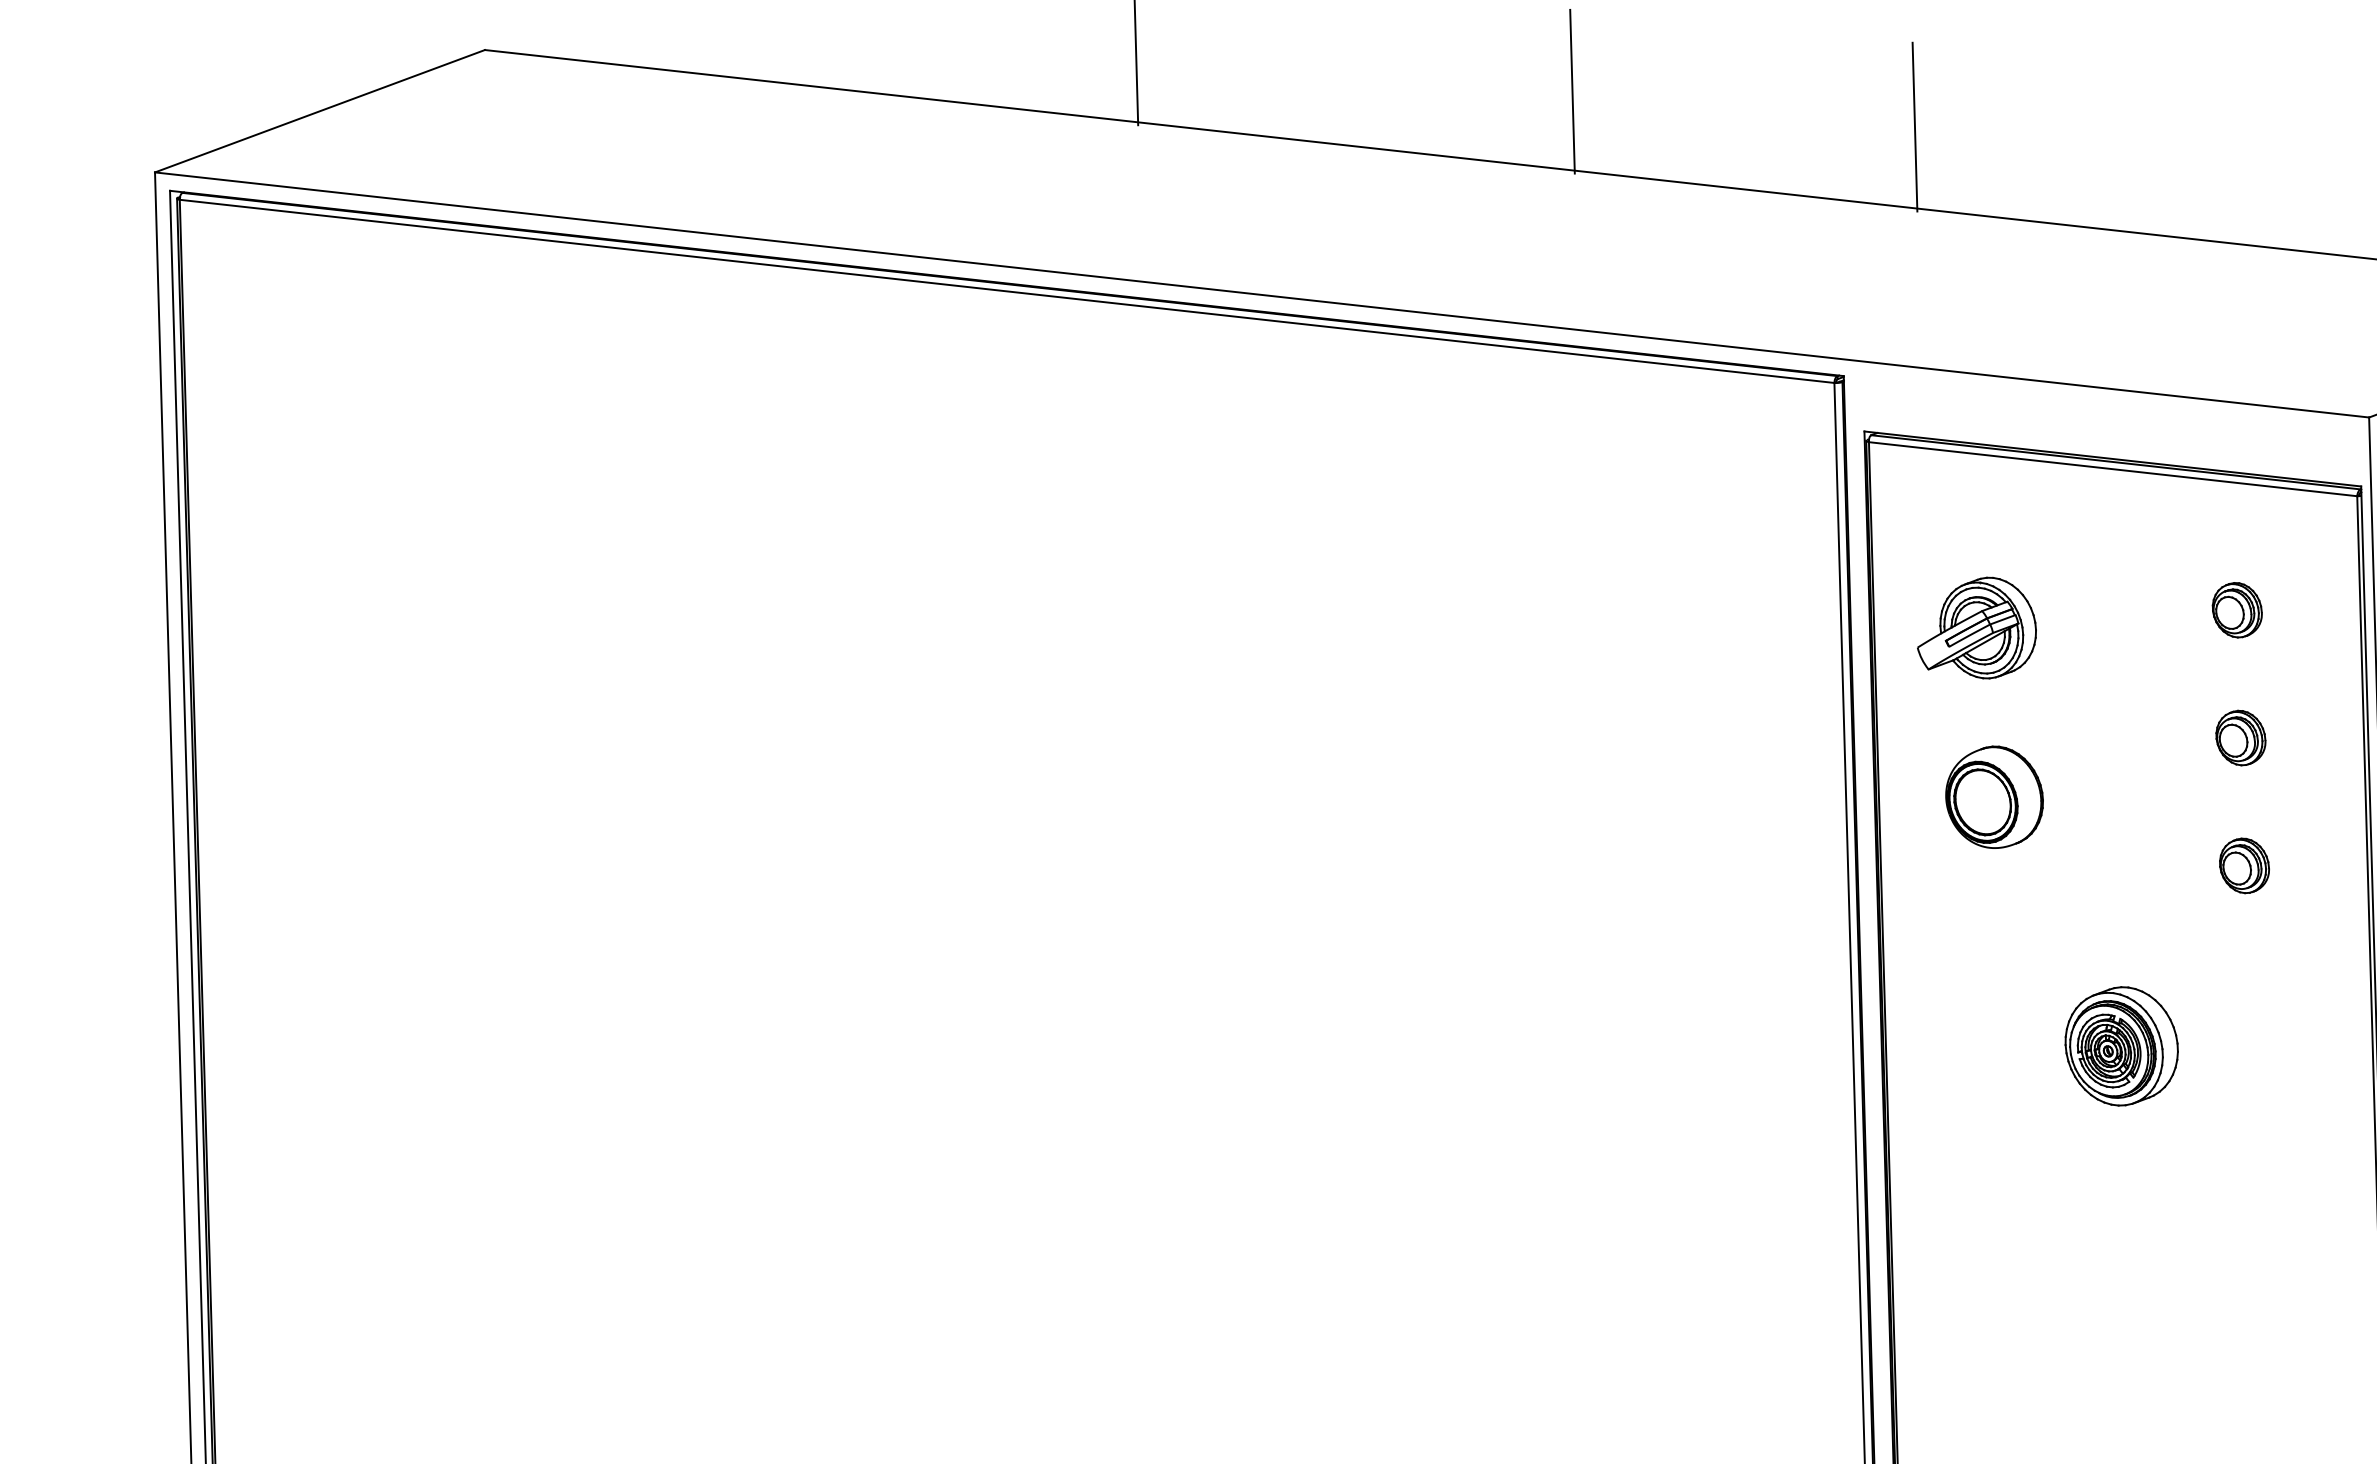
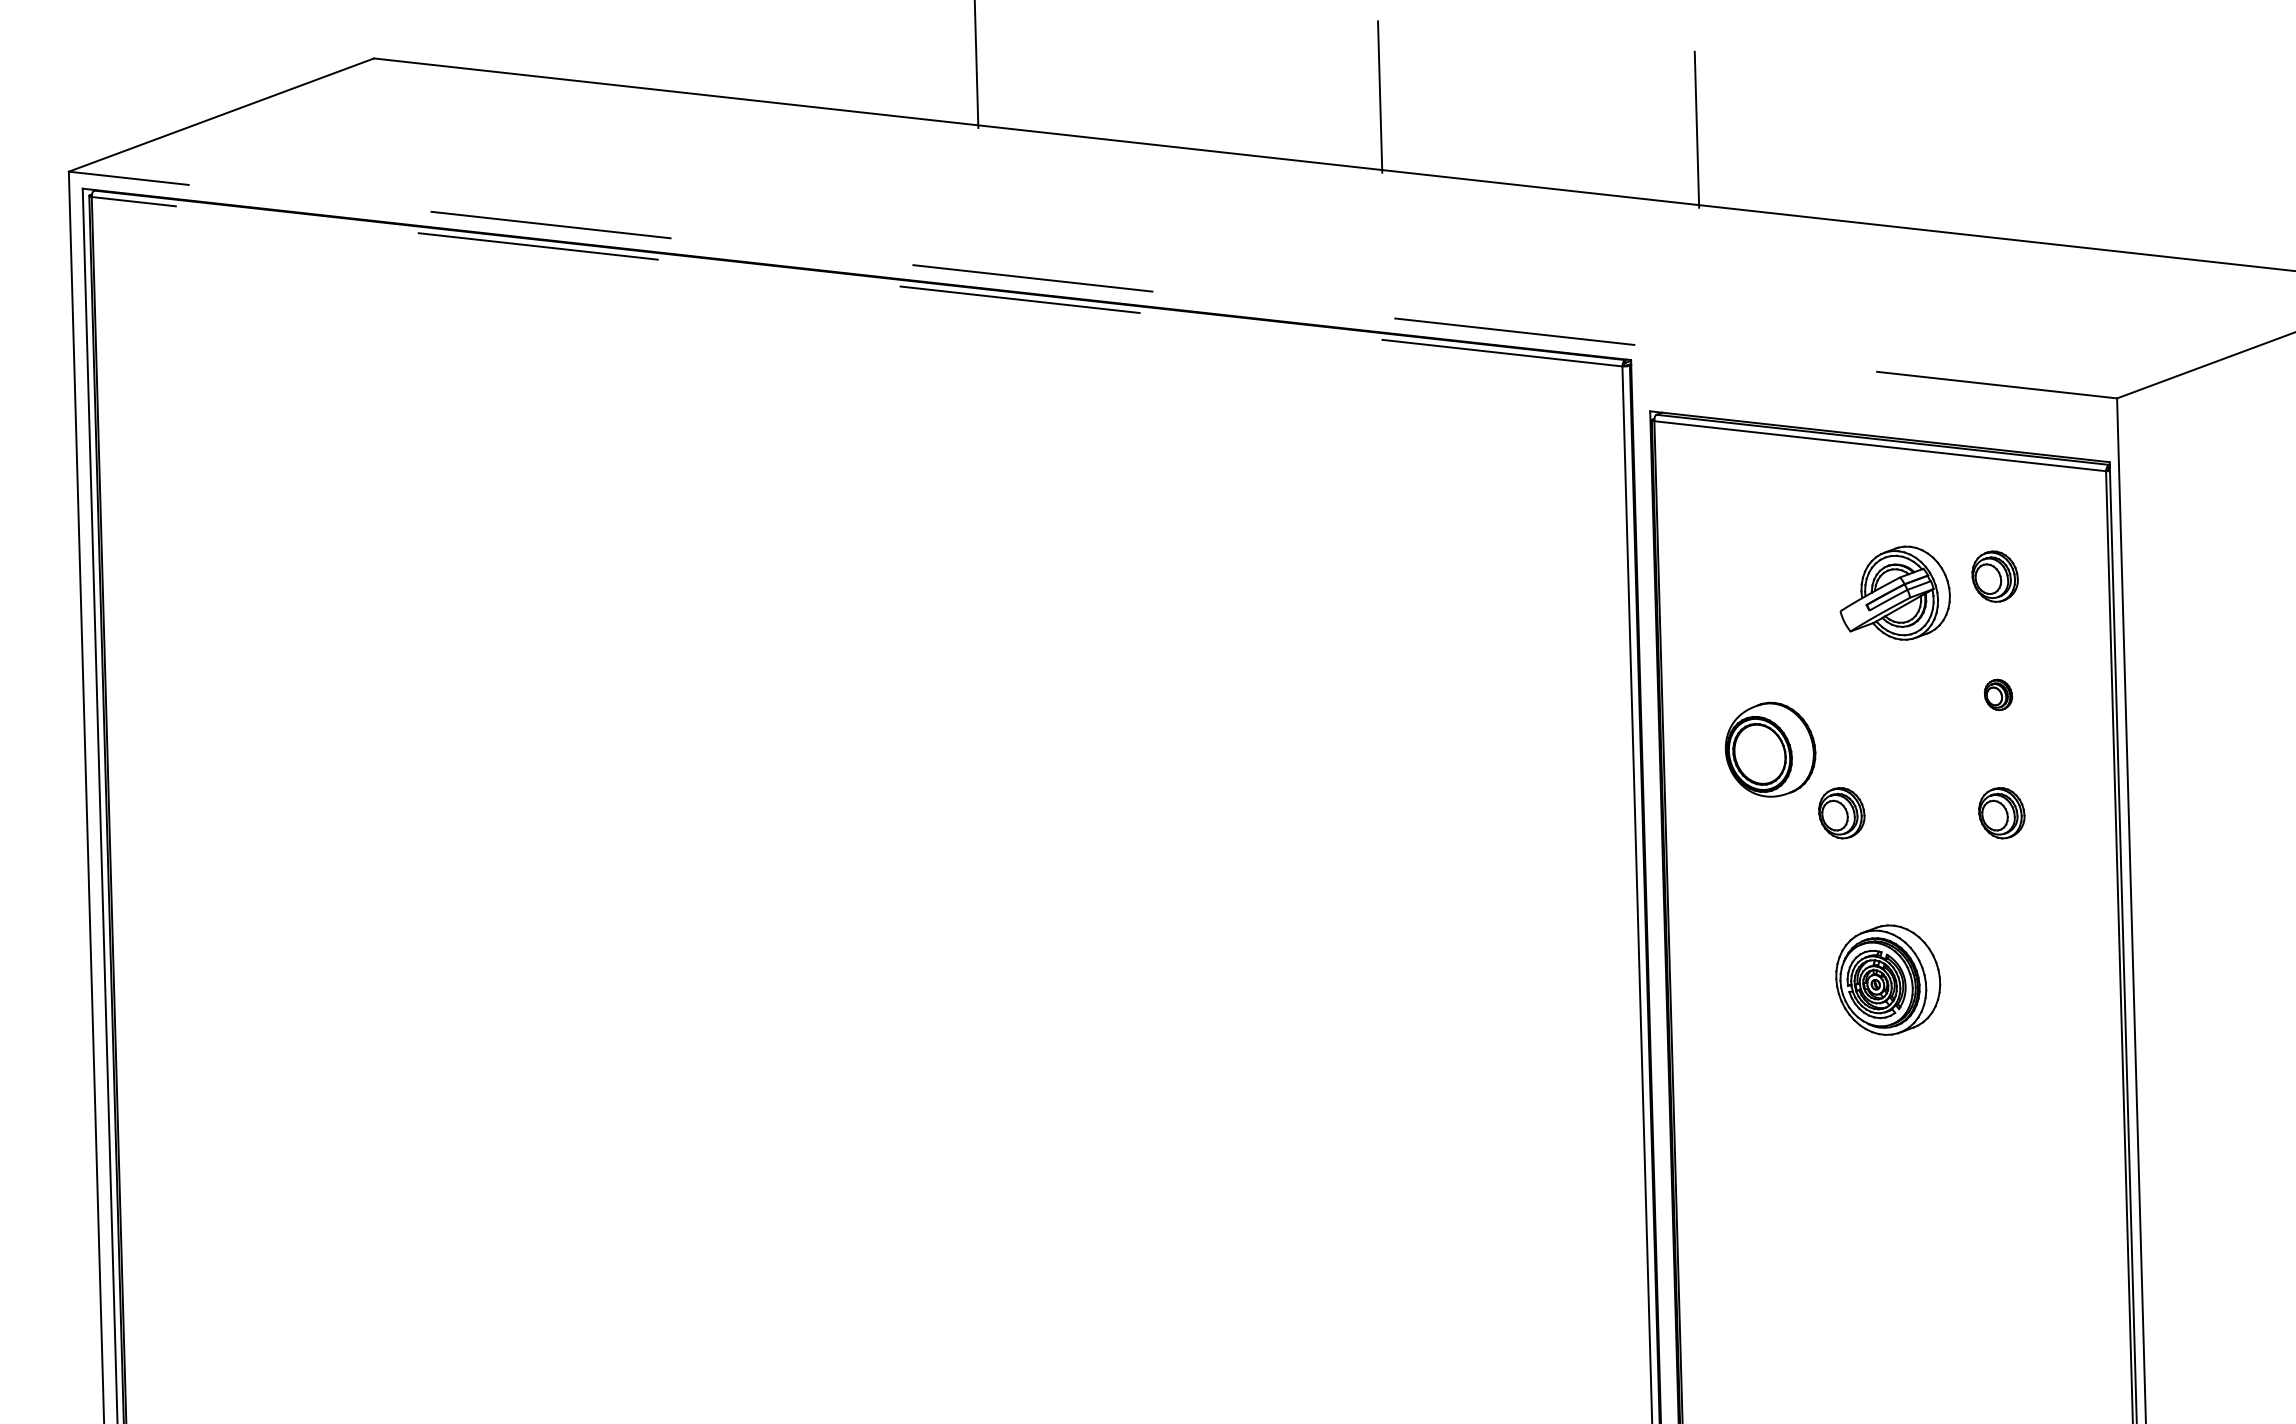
line: (1007, 291) -> (857, 281), solid -> dashed
line: (1261, 294) -> (1092, 284), solid -> dashed
part: (1976, 627) -> (1894, 592), moved
part: (2240, 737) -> (1998, 694), size x0.6
part: (2071, 866) -> (1841, 813), added

